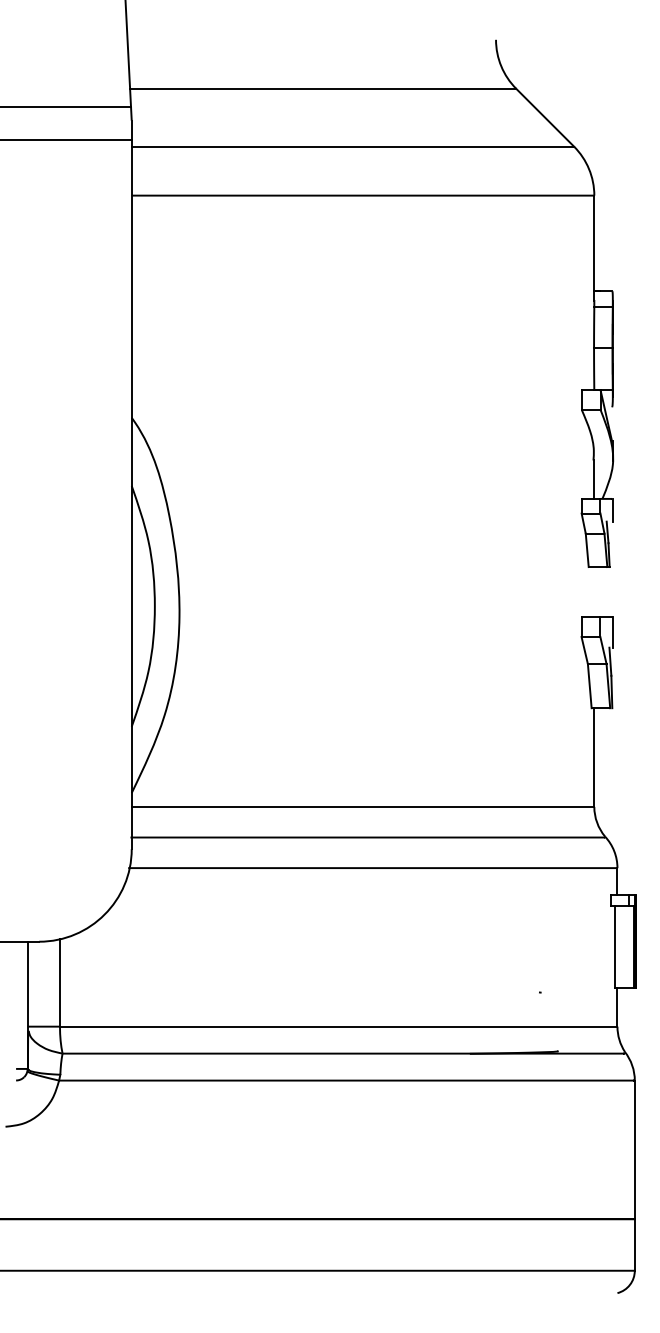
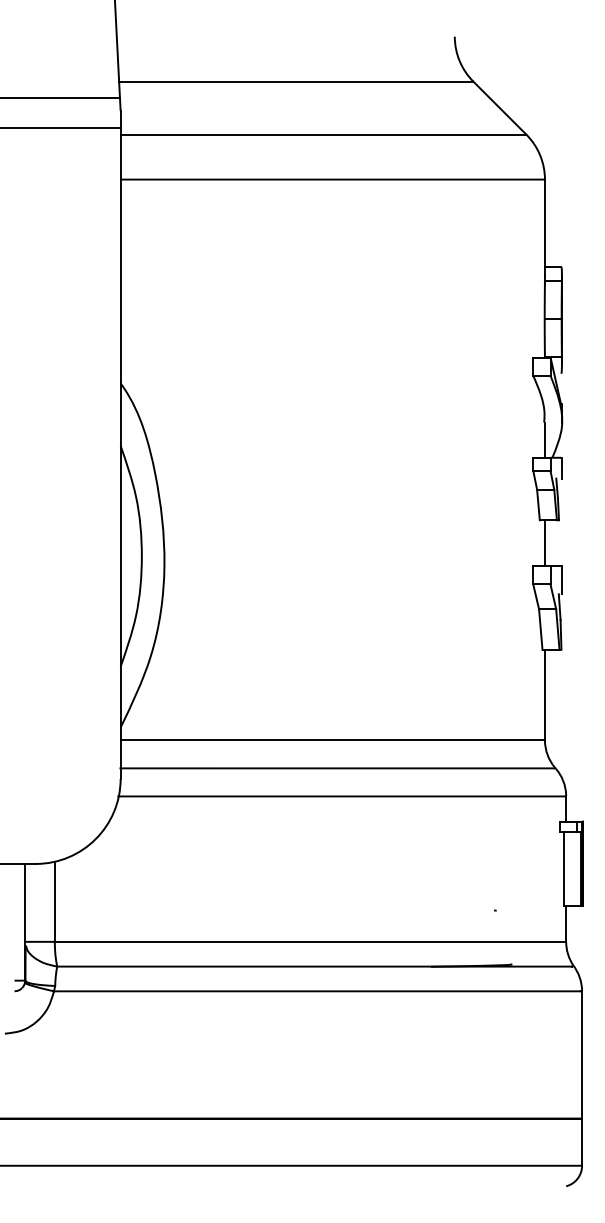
line: (593, 592) -> (544, 543), added

